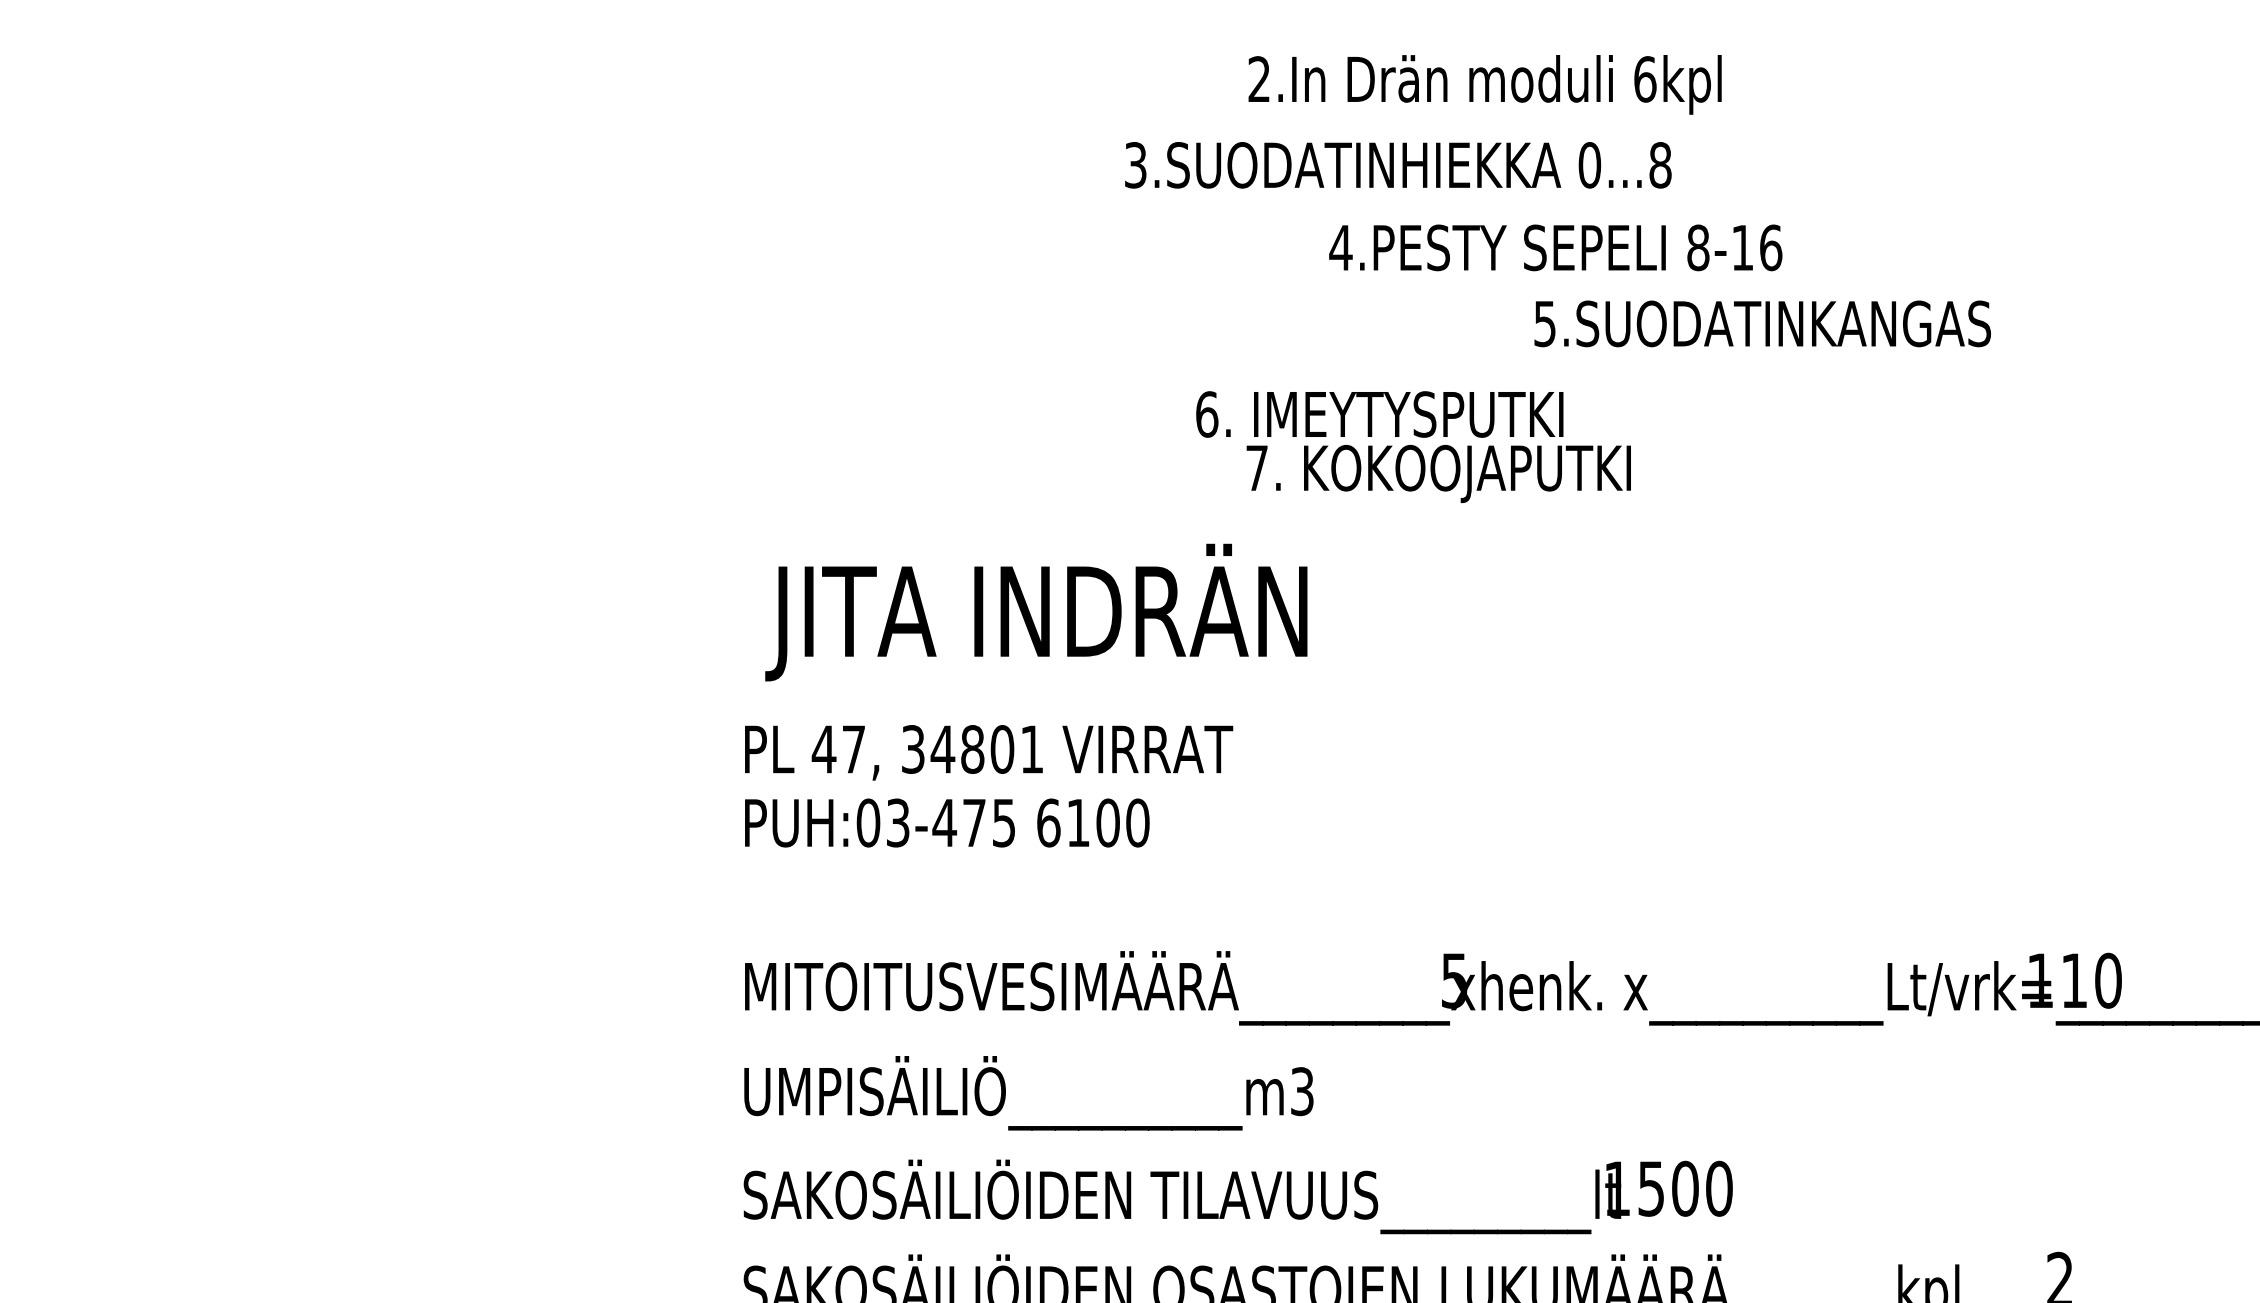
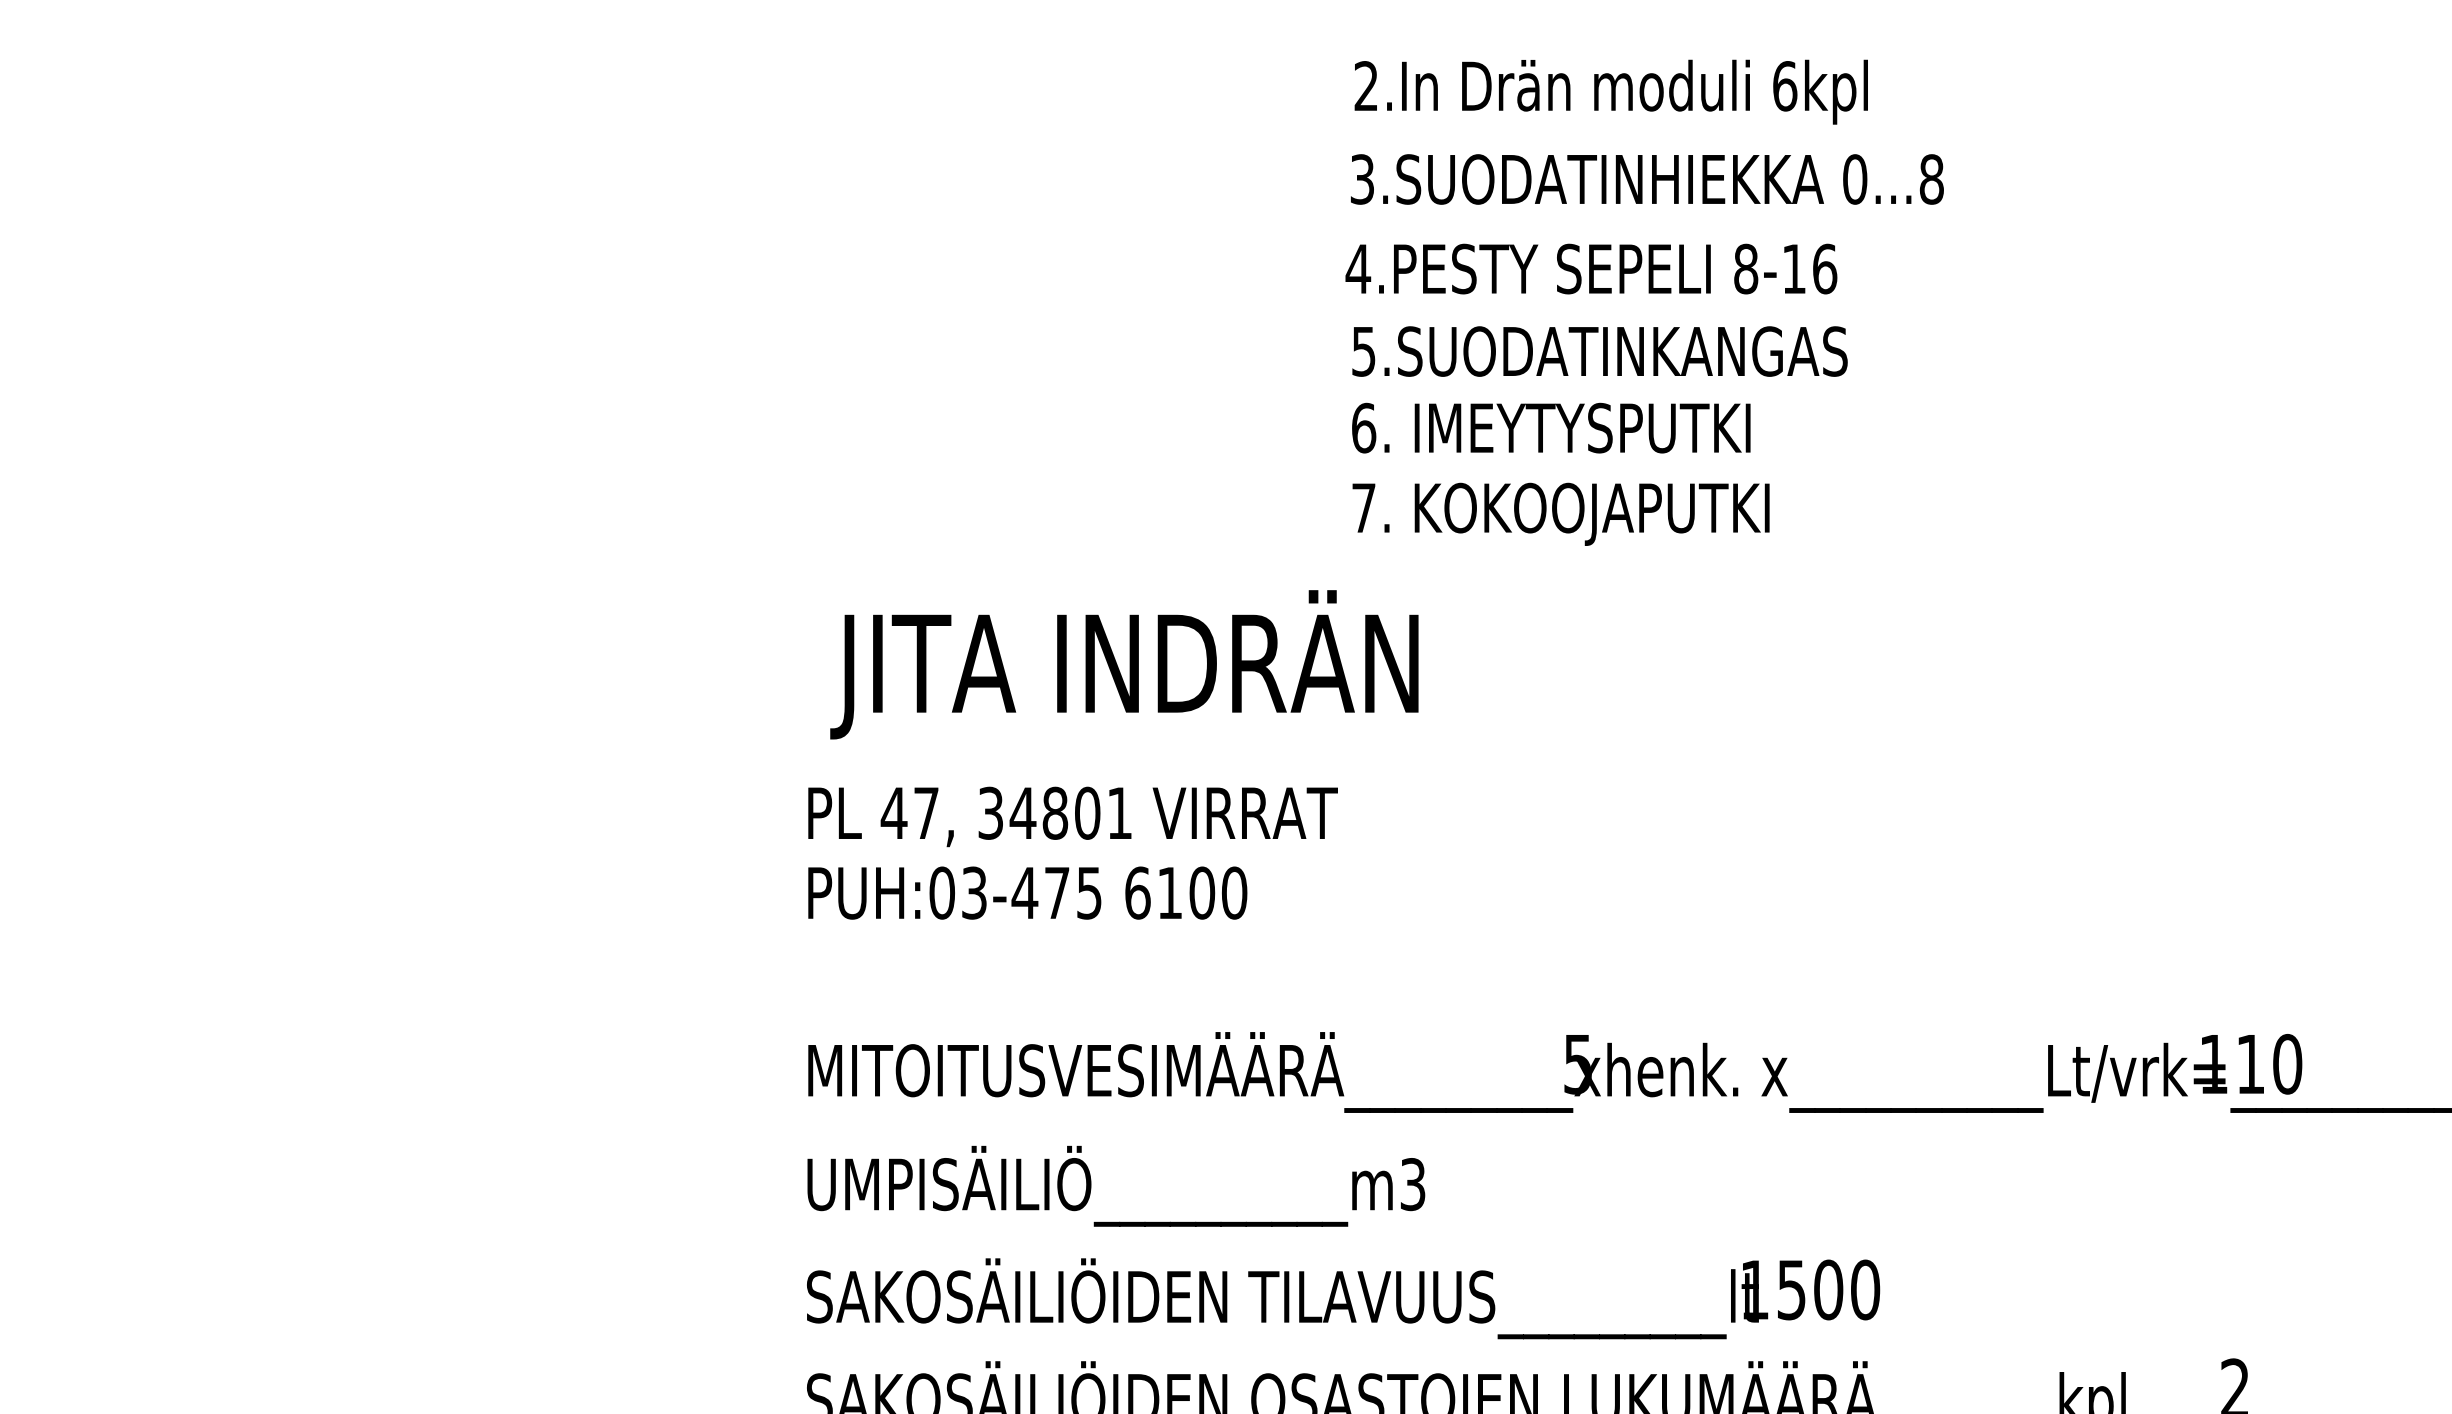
text: (1398, 165) -> (1647, 179), moved
text: (1555, 247) -> (1591, 268), moved
text: (1762, 323) -> (1599, 351), moved
text: (1379, 414) -> (1550, 428), moved

